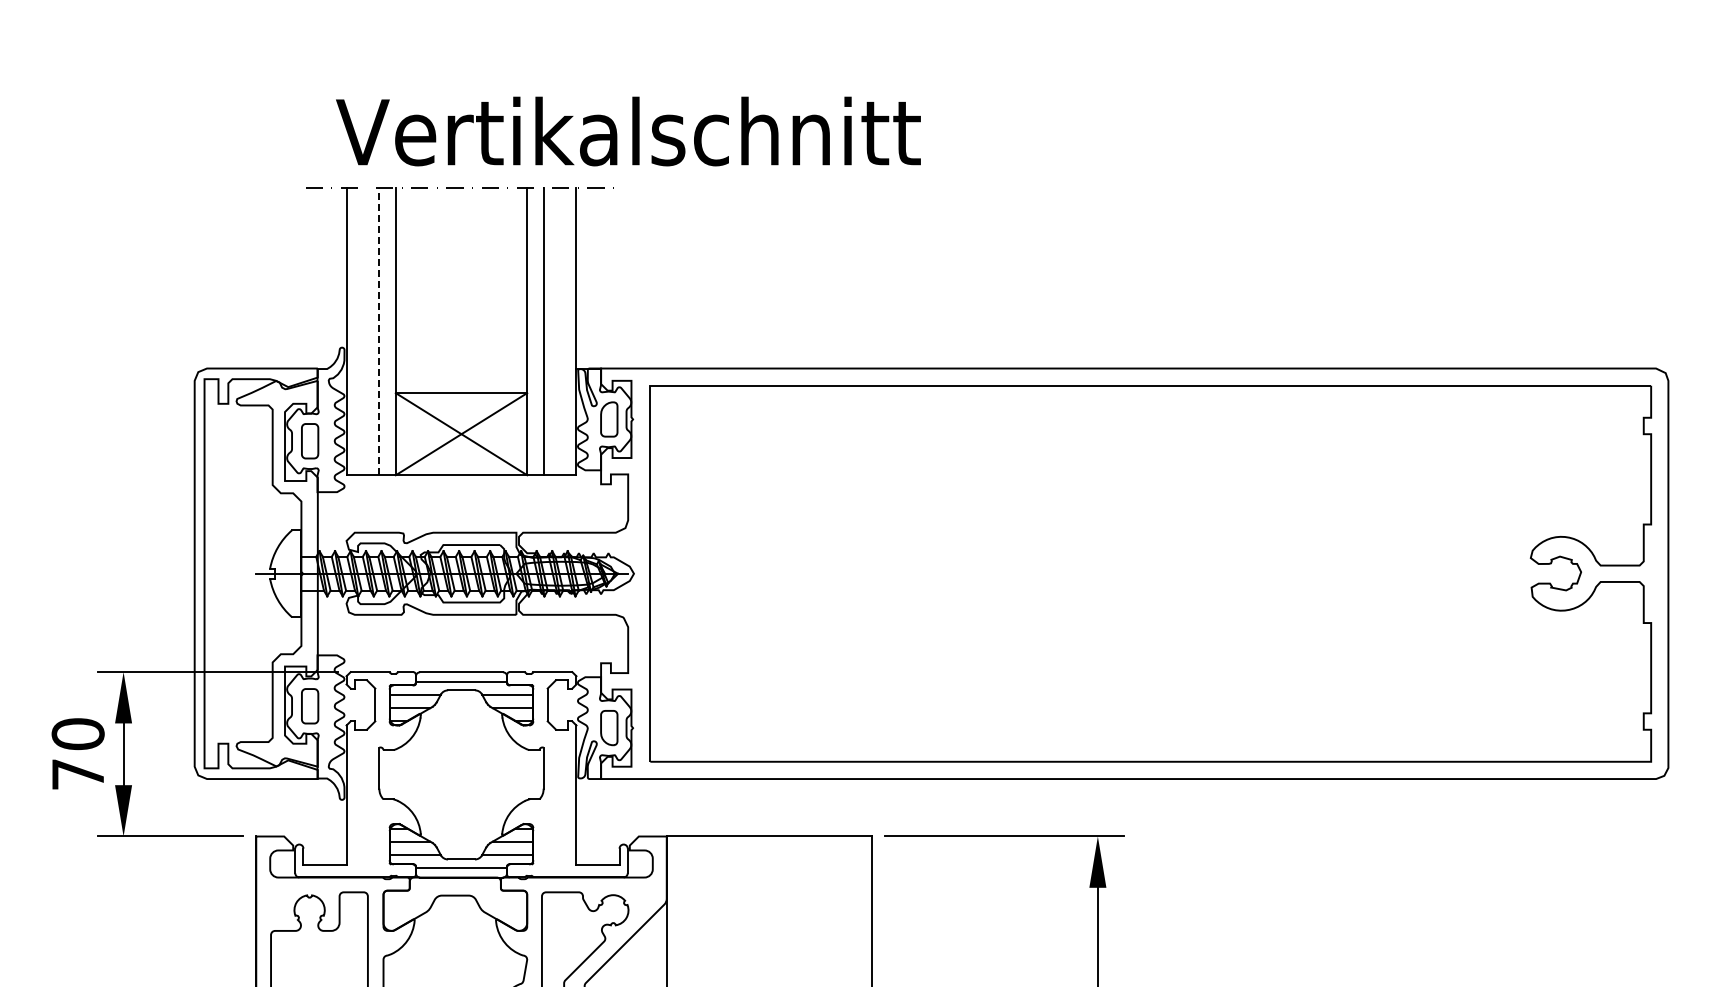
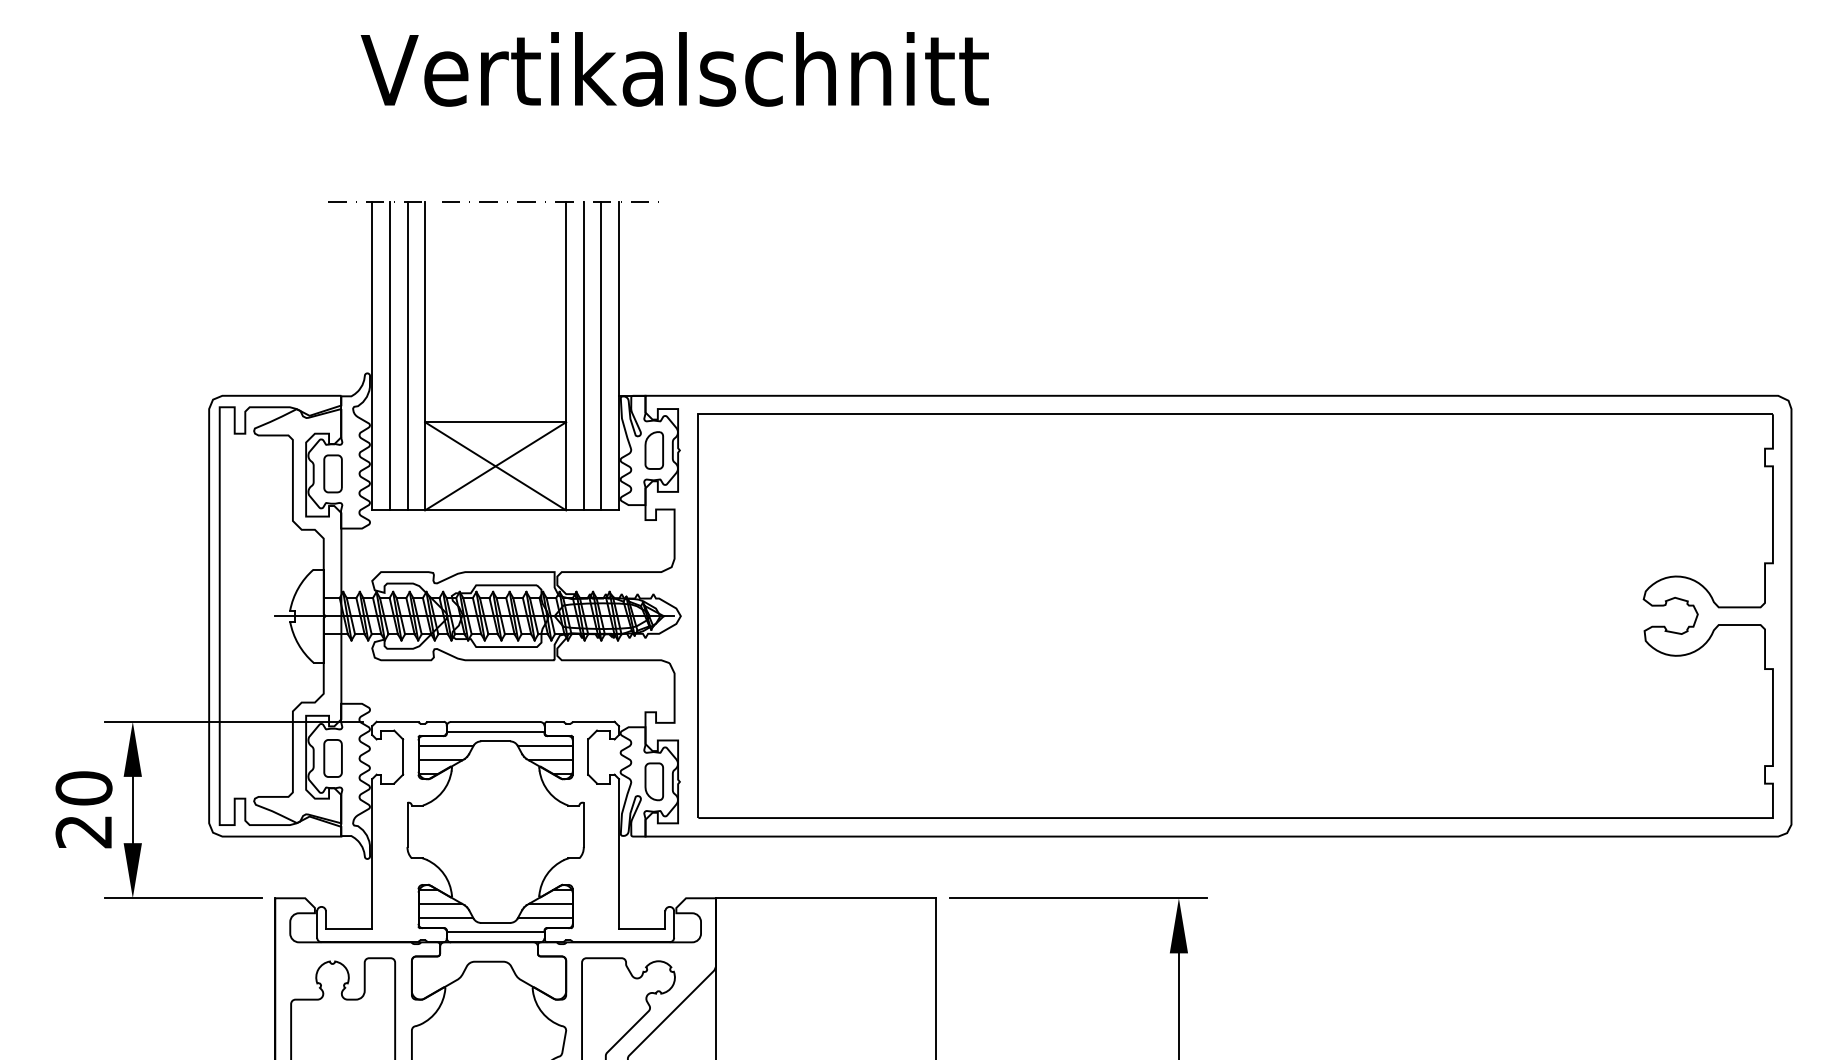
text: (628, 131) -> (674, 69), moved
line: (362, 331) -> (389, 356), added
line: (379, 331) -> (407, 356), dashed -> solid
line: (560, 331) -> (601, 356), added
text: (77, 774) -> (83, 831), 70 -> 20

